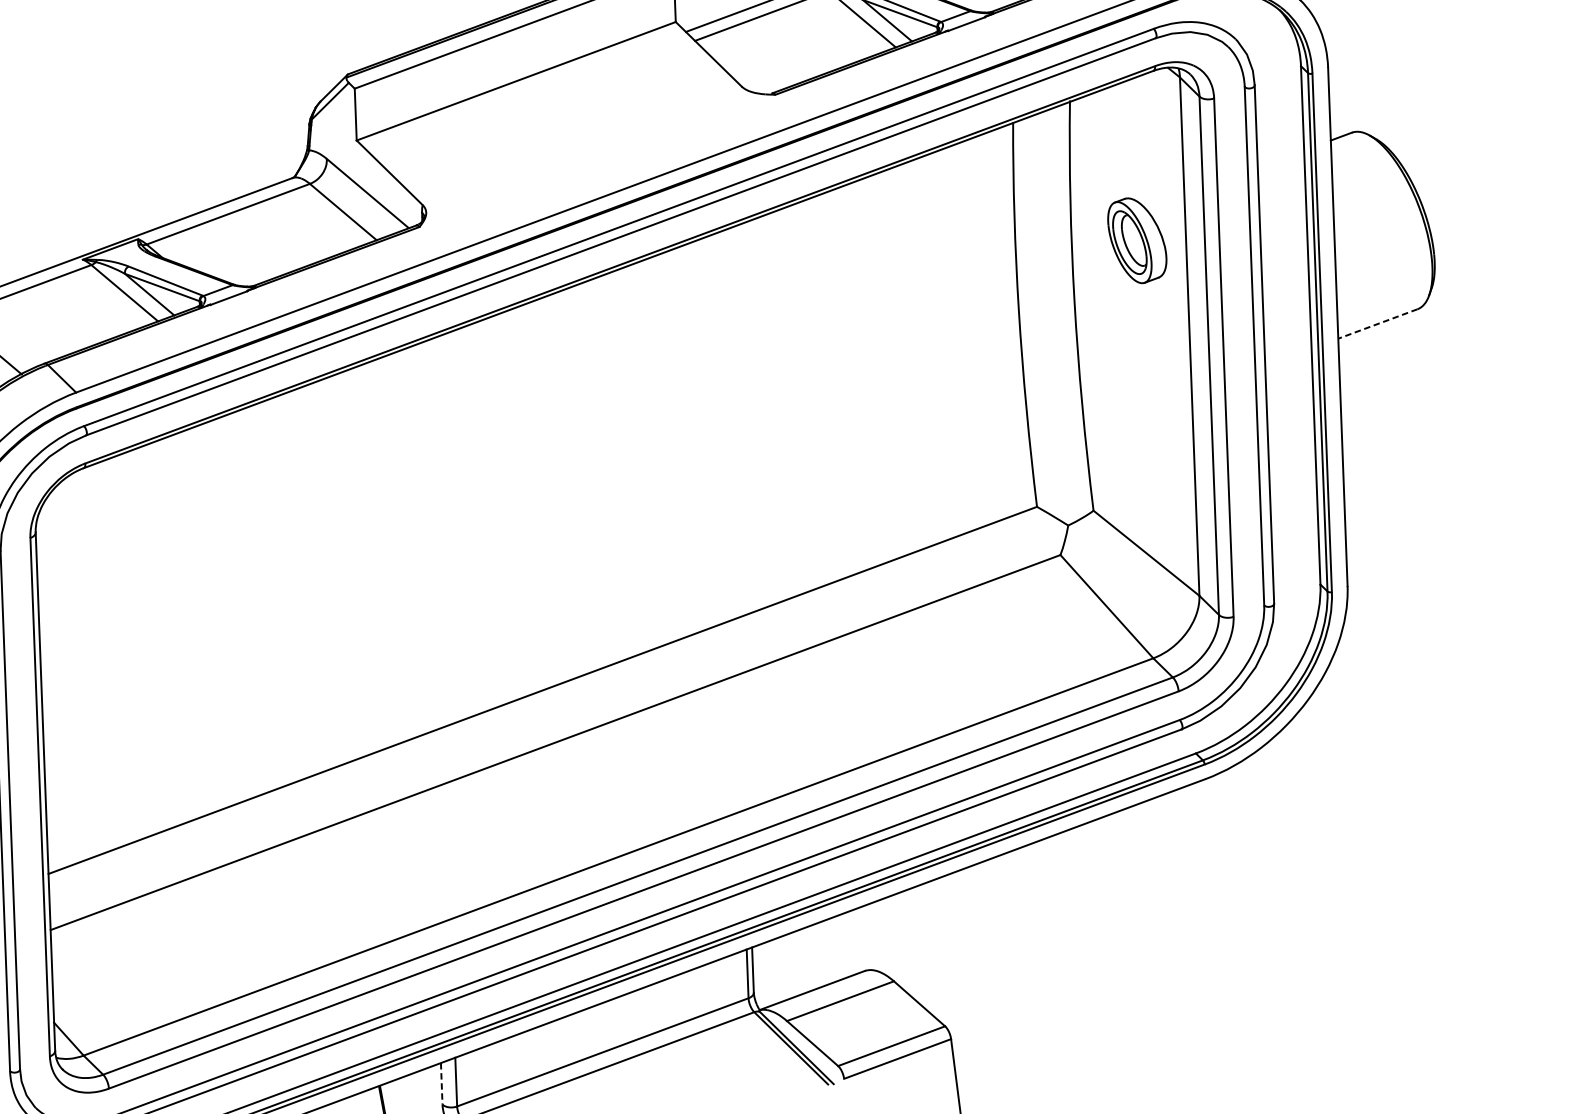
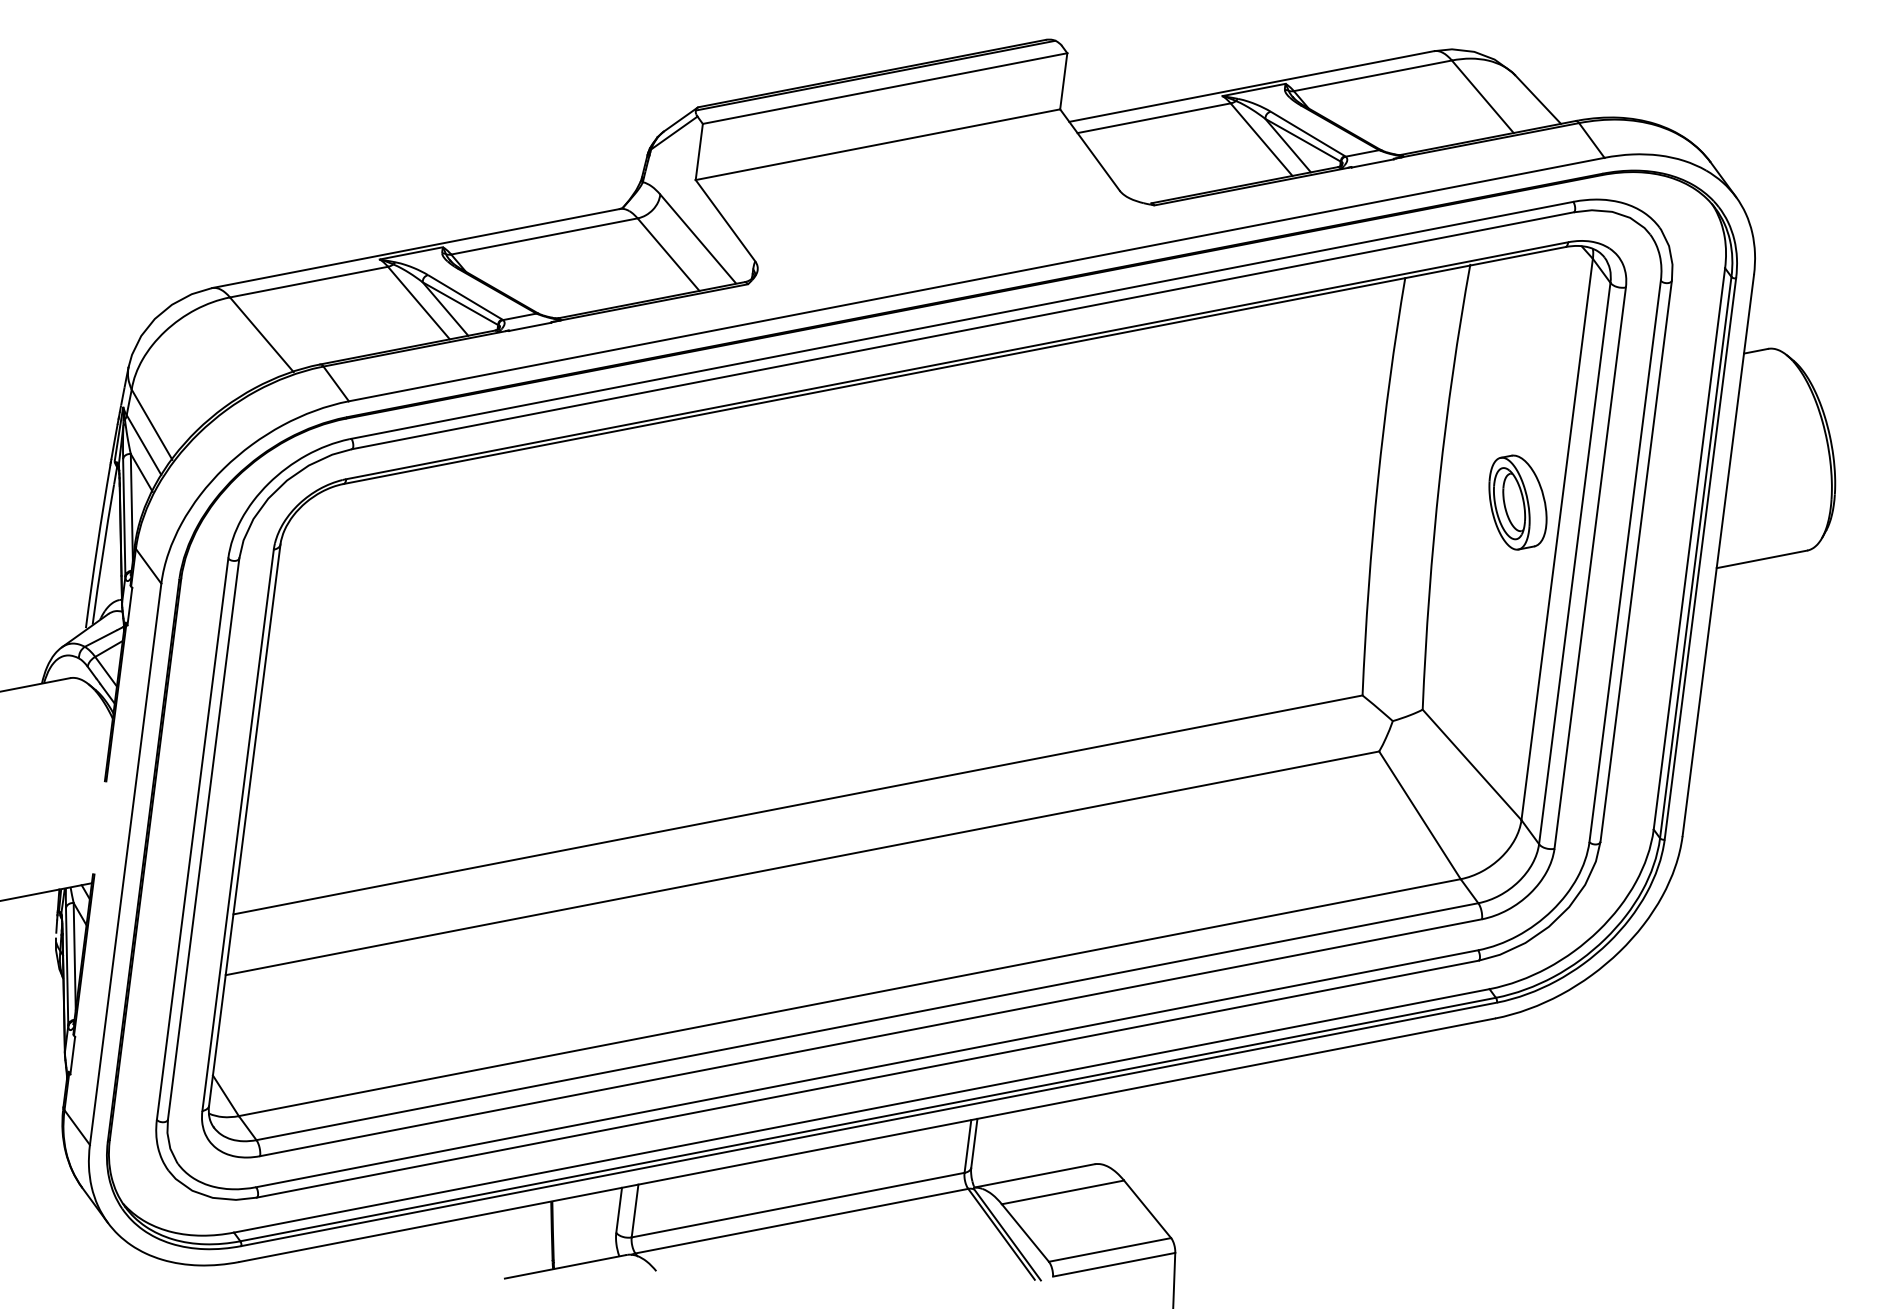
part: (1136, 240) -> (1517, 502), moved
line: (1377, 324) -> (1761, 559), dashed -> solid
line: (442, 1083) -> (619, 1210), dashed -> solid

